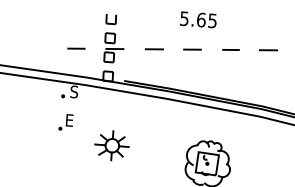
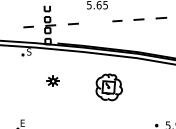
line: (192, 49) -> (95, 22), removed
part: (65, 123) -> (25, 70), removed
part: (110, 146) -> (52, 81), size x0.6

